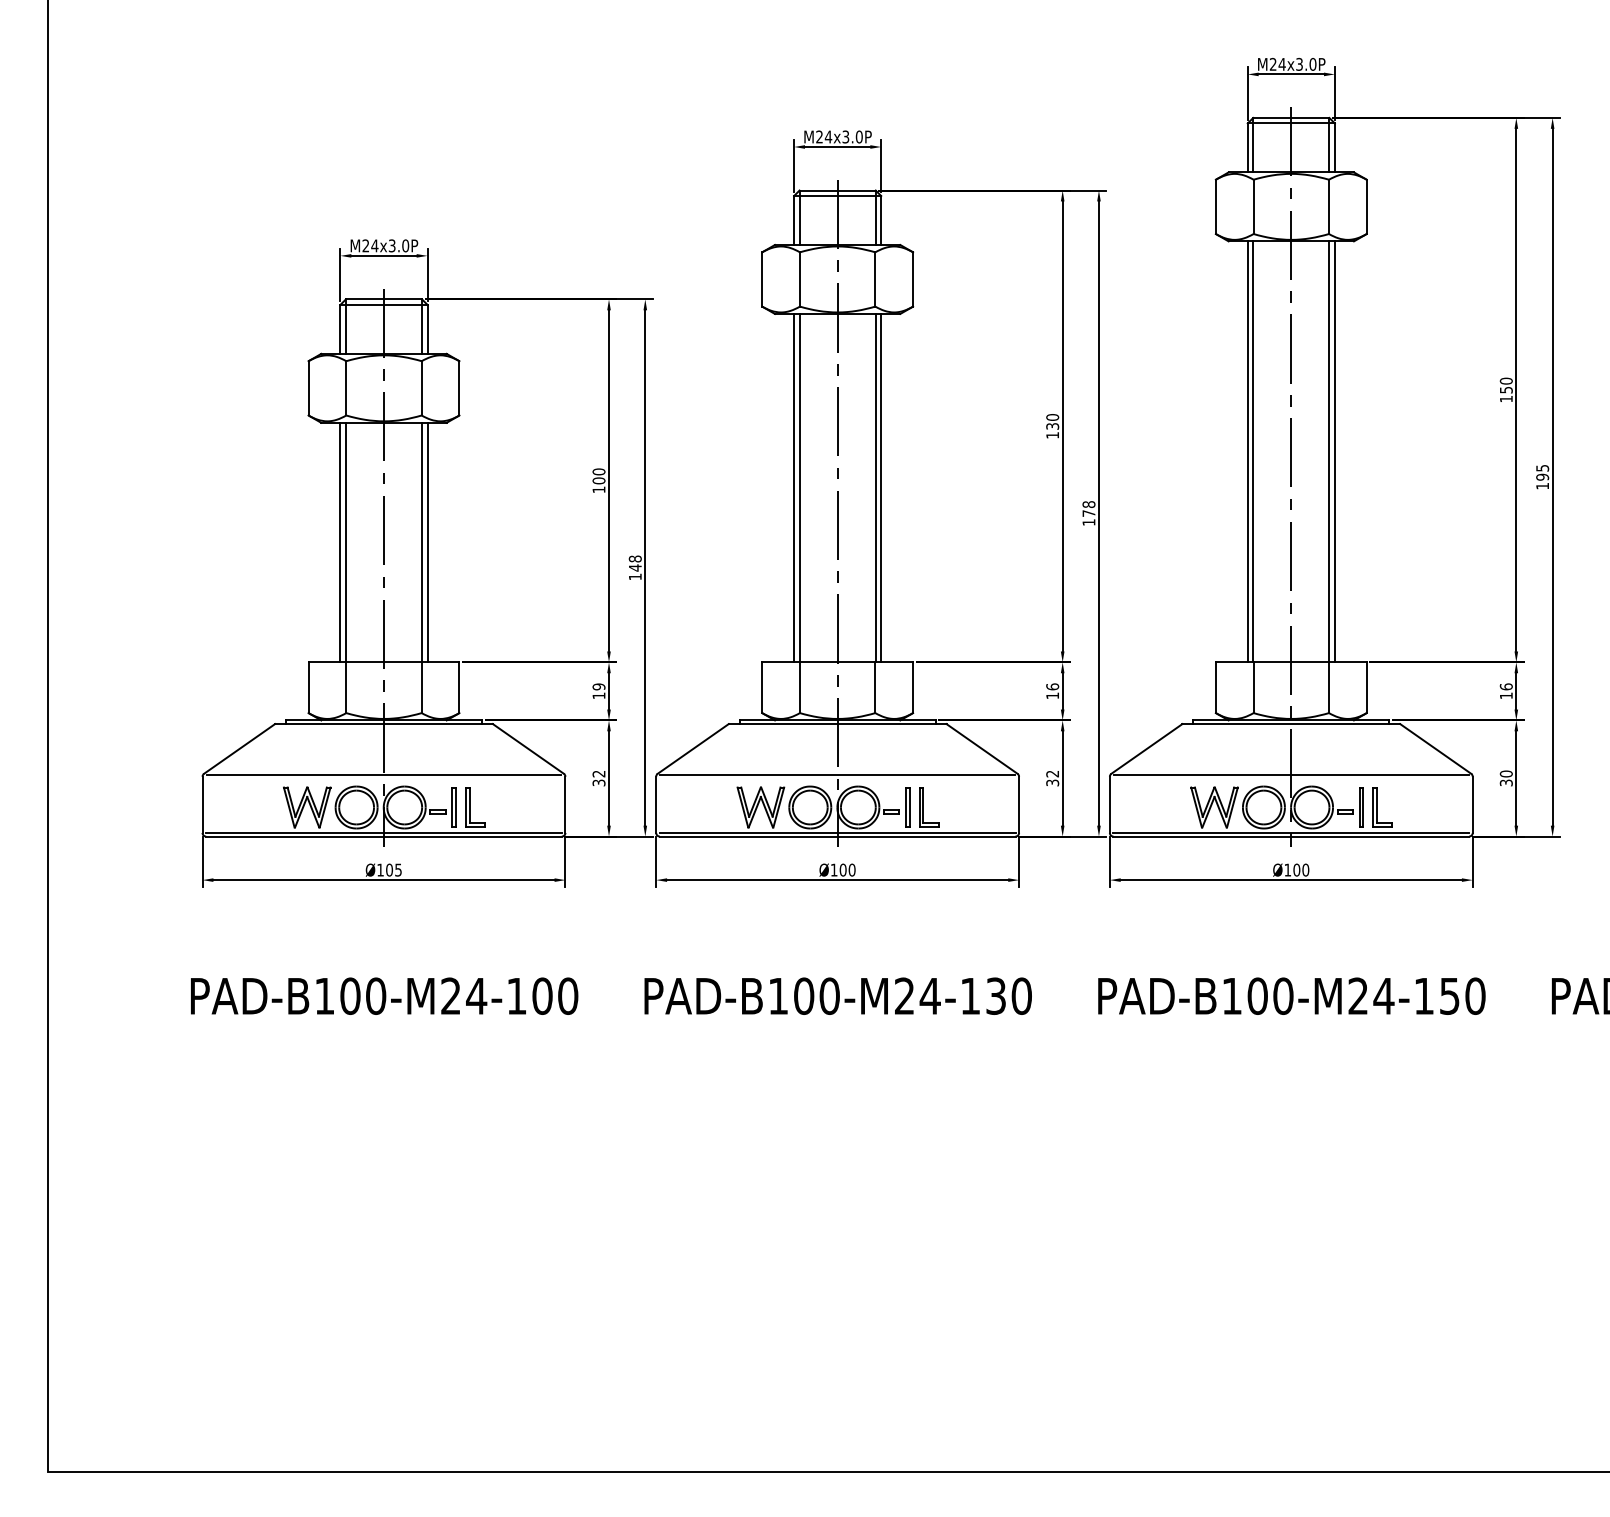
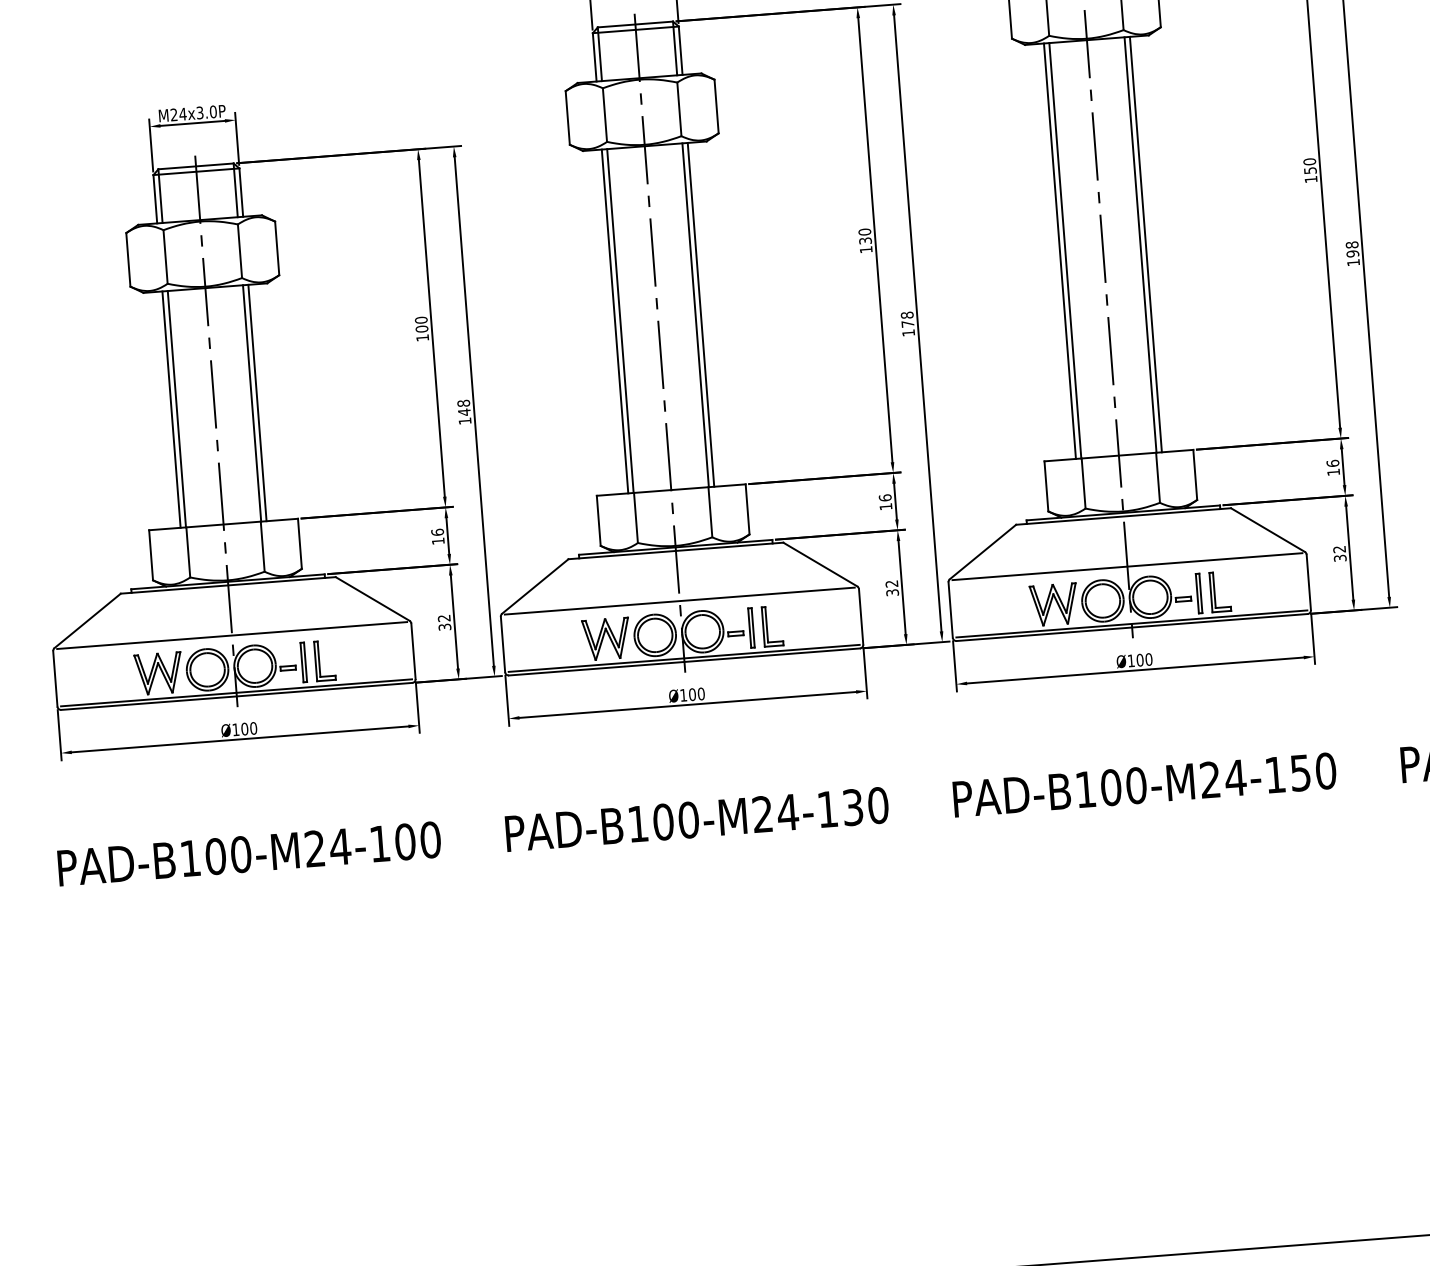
text: (1542, 467) -> (1351, 244), 195 -> 198
text: (598, 686) -> (437, 532), 19 -> 16
text: (1506, 773) -> (1339, 548), 30 -> 32
text: (398, 869) -> (253, 727), Ø105 -> Ø100

